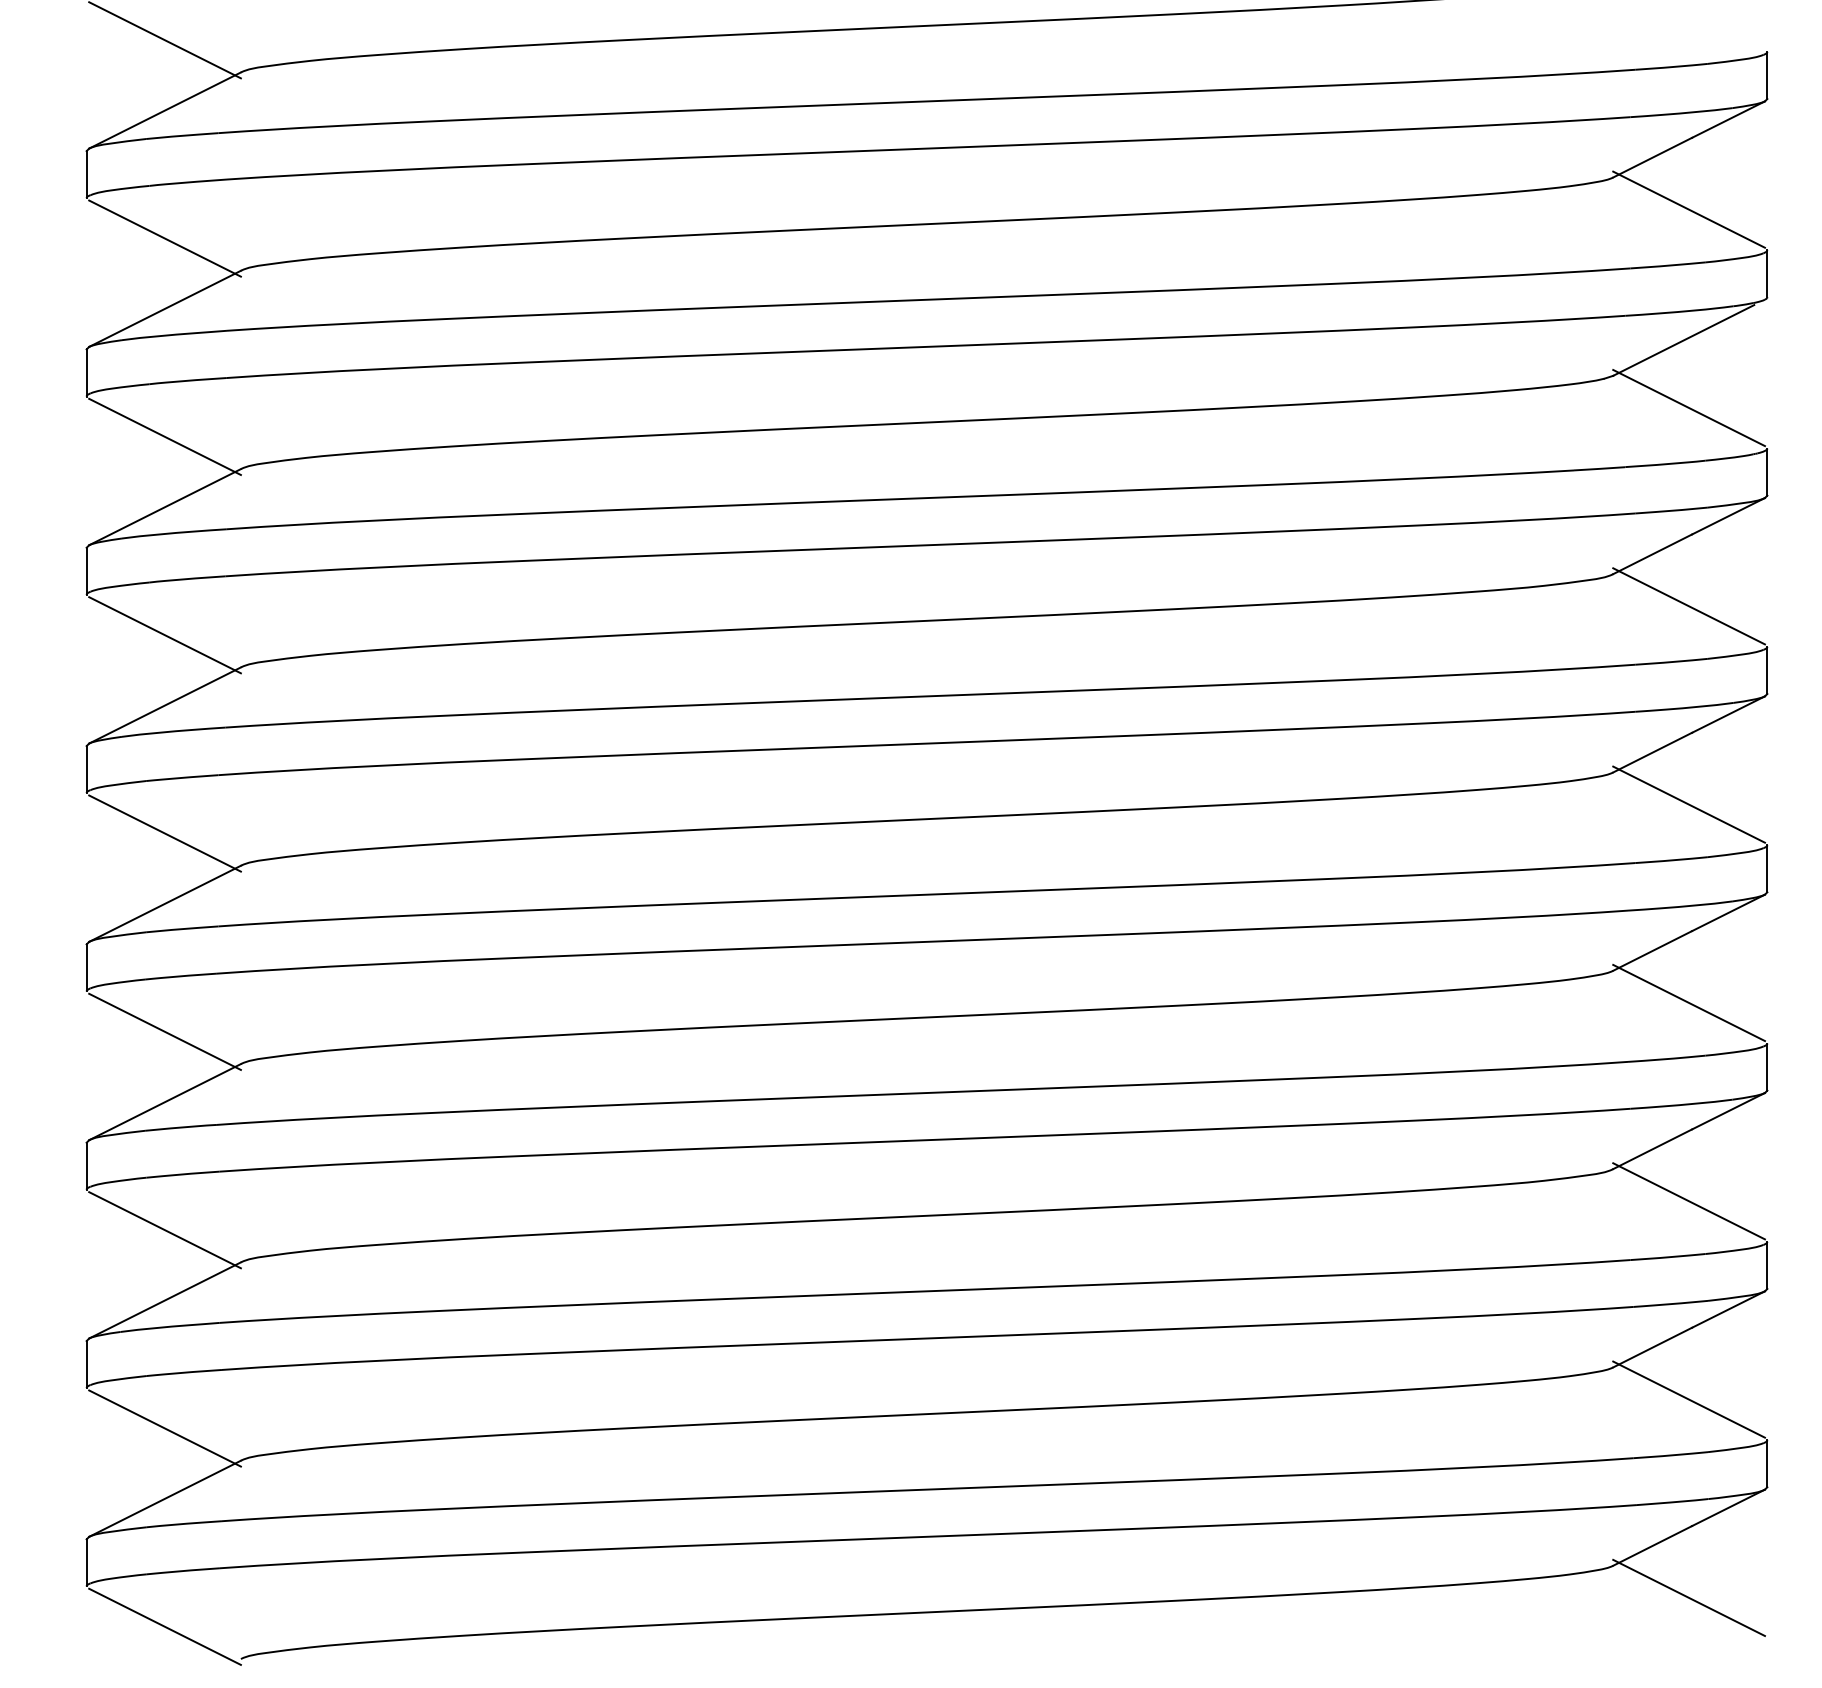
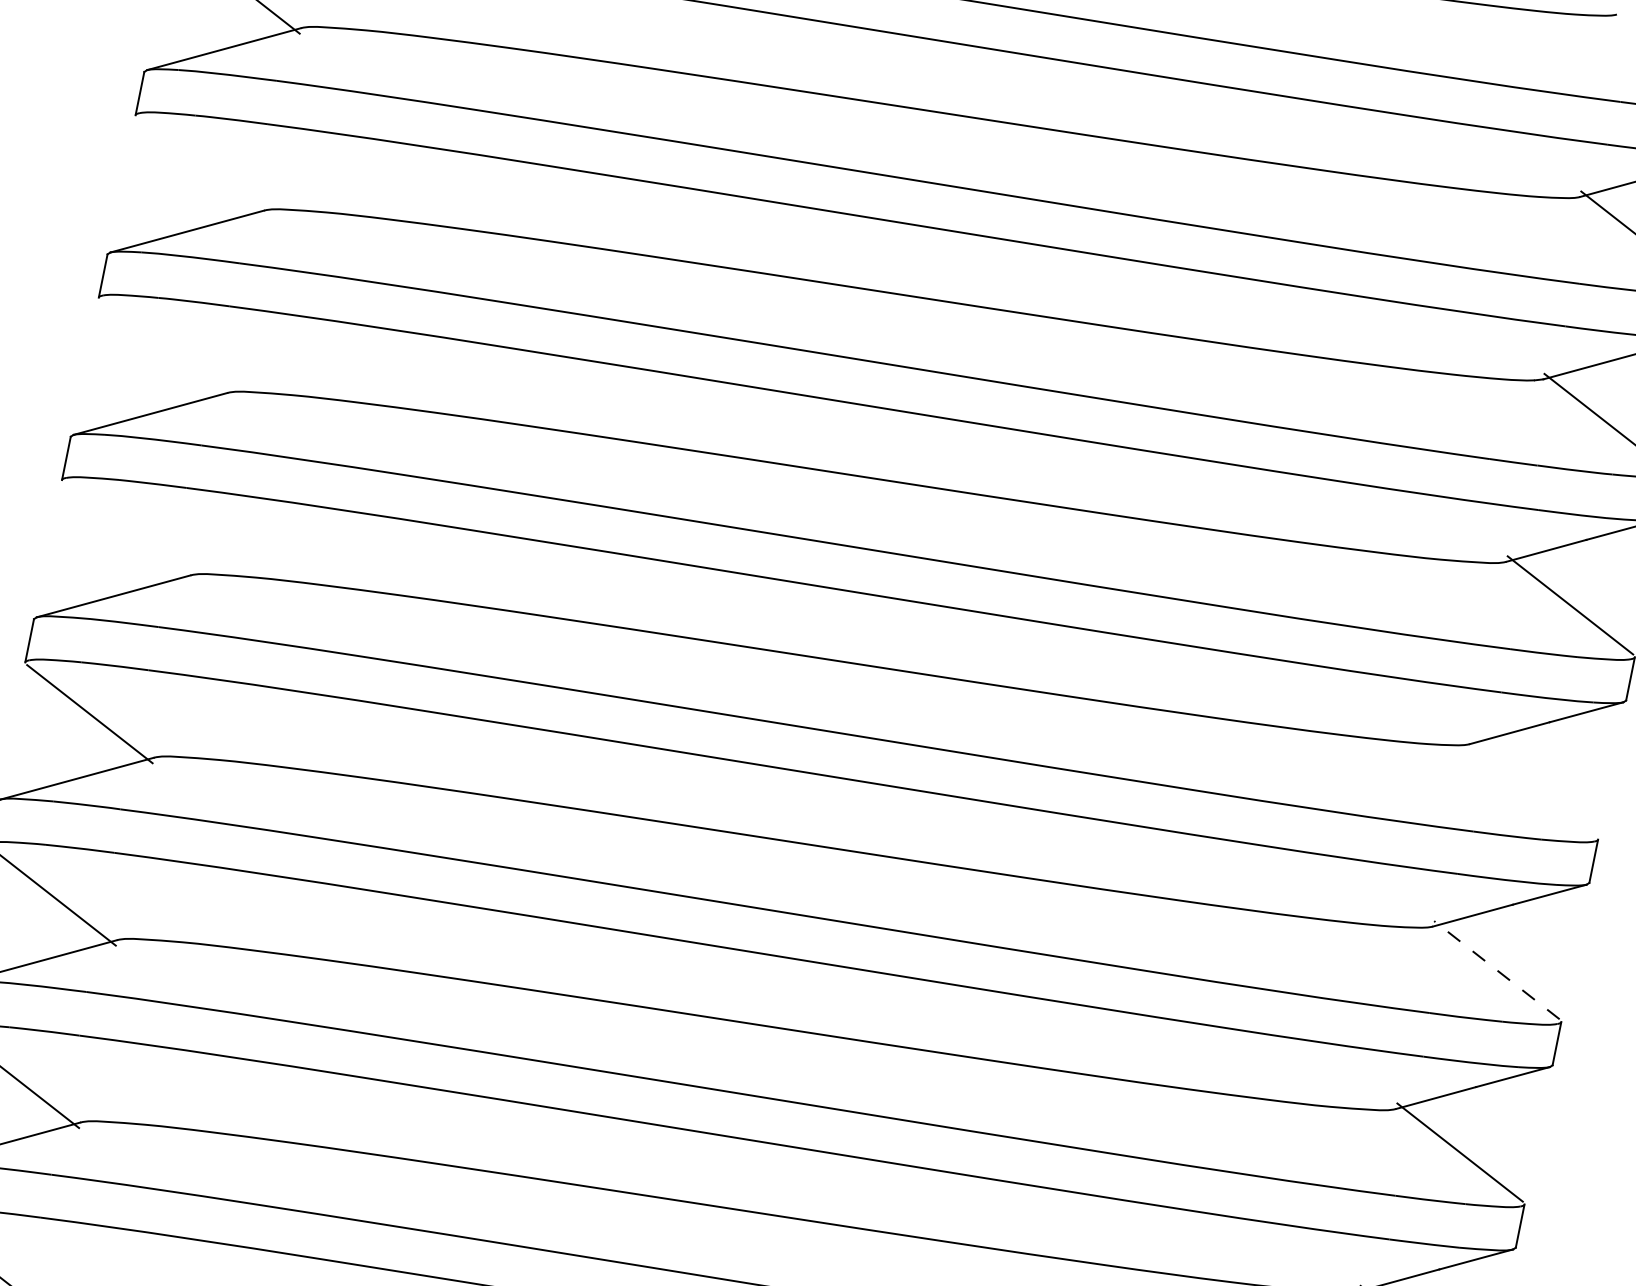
line: (164, 436) -> (199, 166), removed
line: (164, 635) -> (162, 349), removed
line: (1688, 804) -> (1533, 787), removed
line: (164, 833) -> (126, 531), removed
line: (1689, 1002) -> (1497, 969), solid -> dashed

